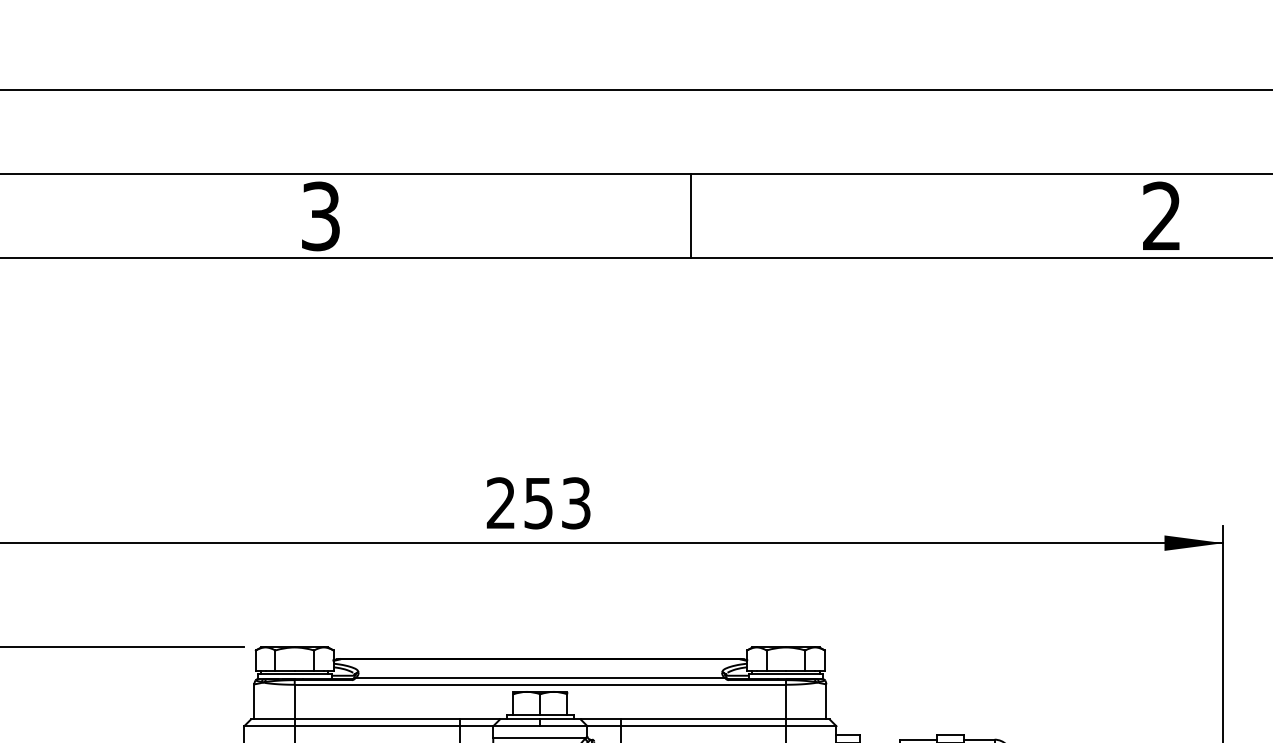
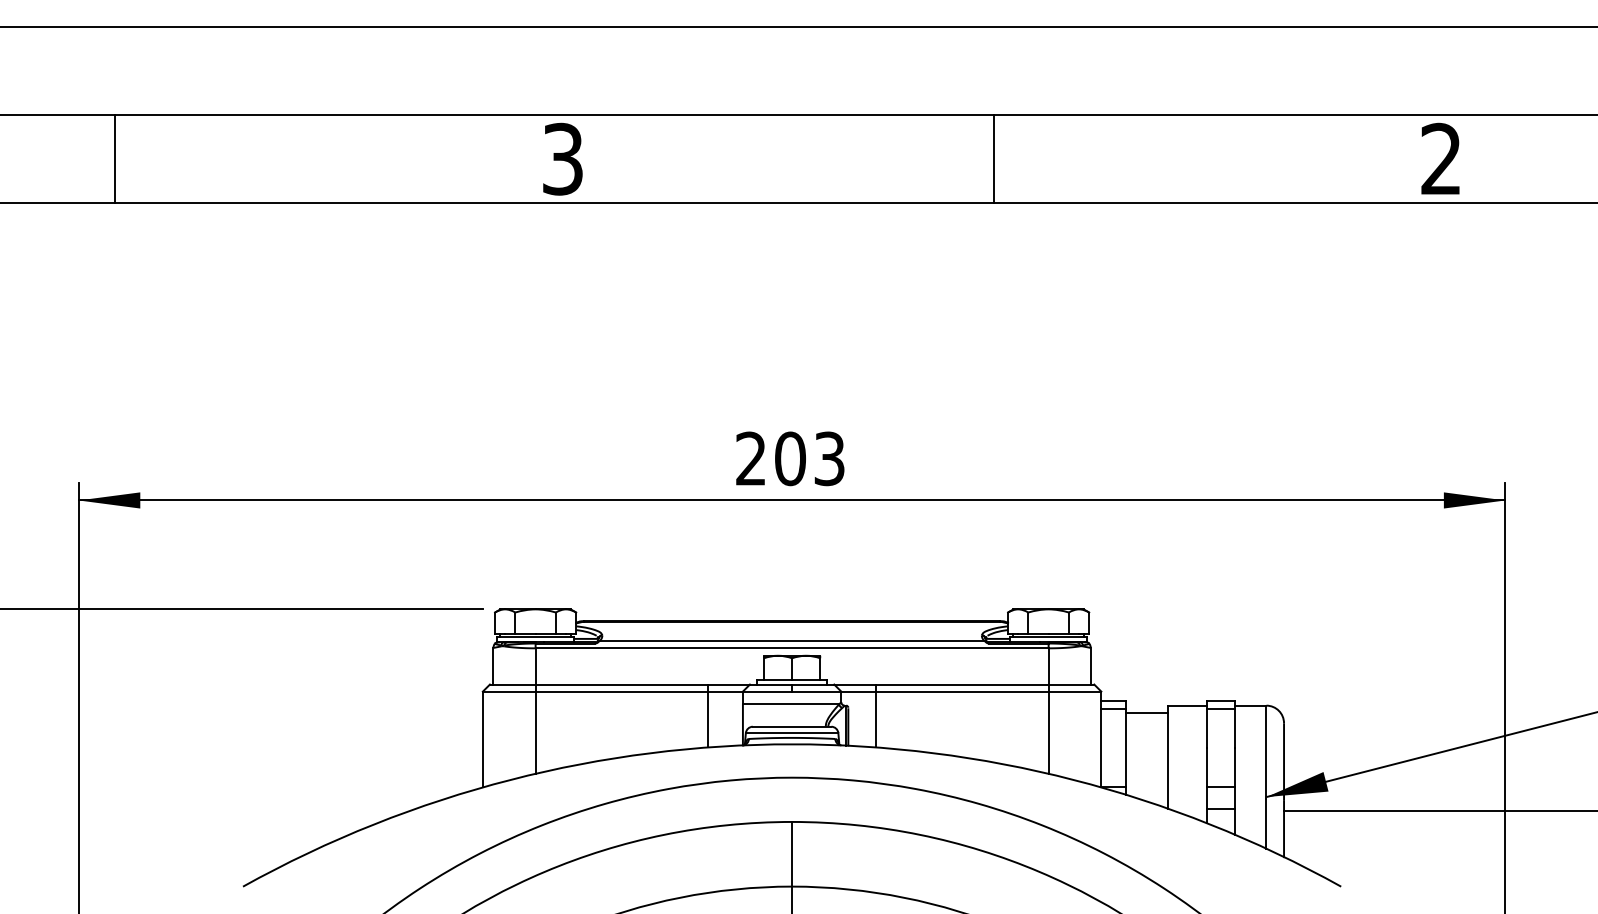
line: (691, 215) -> (993, 158), moved
text: (538, 502) -> (790, 458), 253 -> 203

